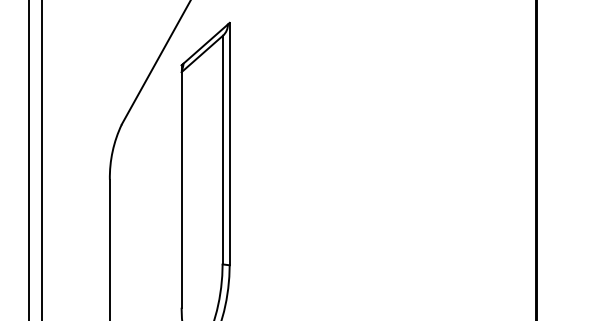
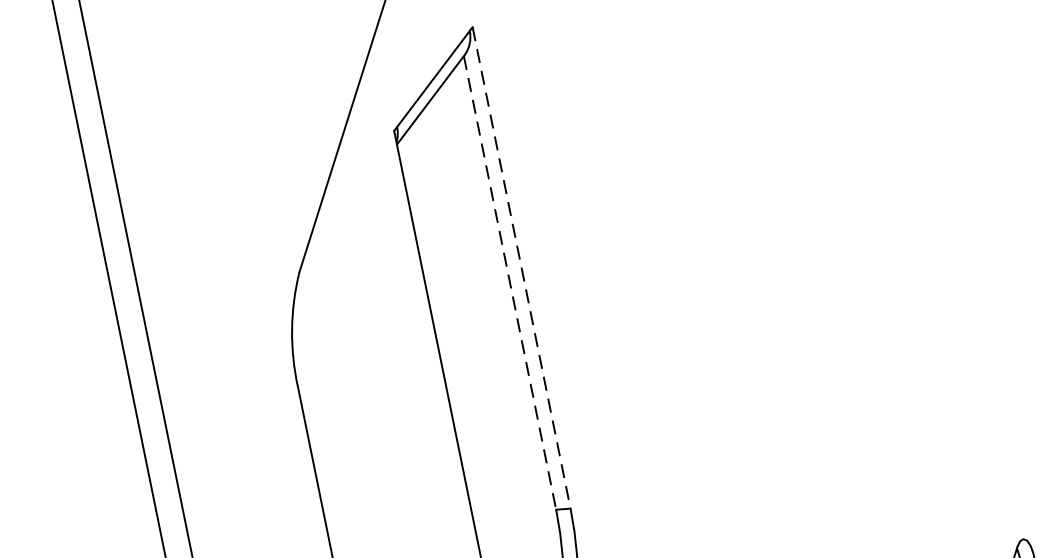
line: (229, 144) -> (521, 268), solid -> dashed
line: (222, 150) -> (509, 283), solid -> dashed

